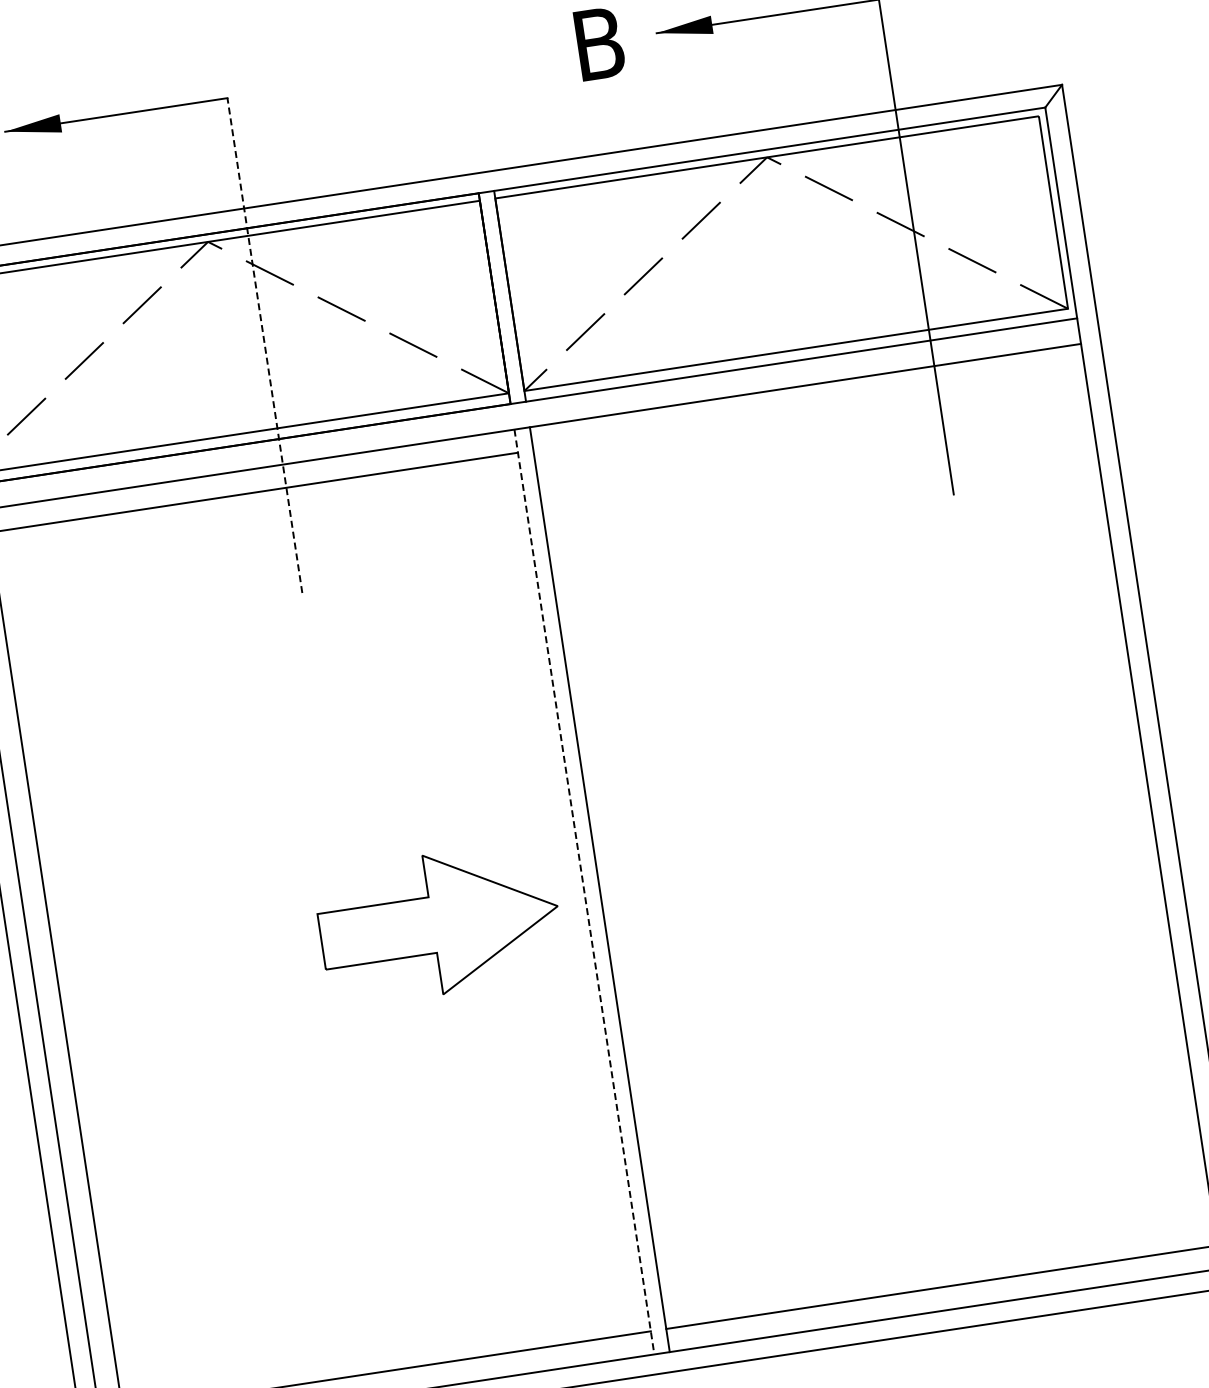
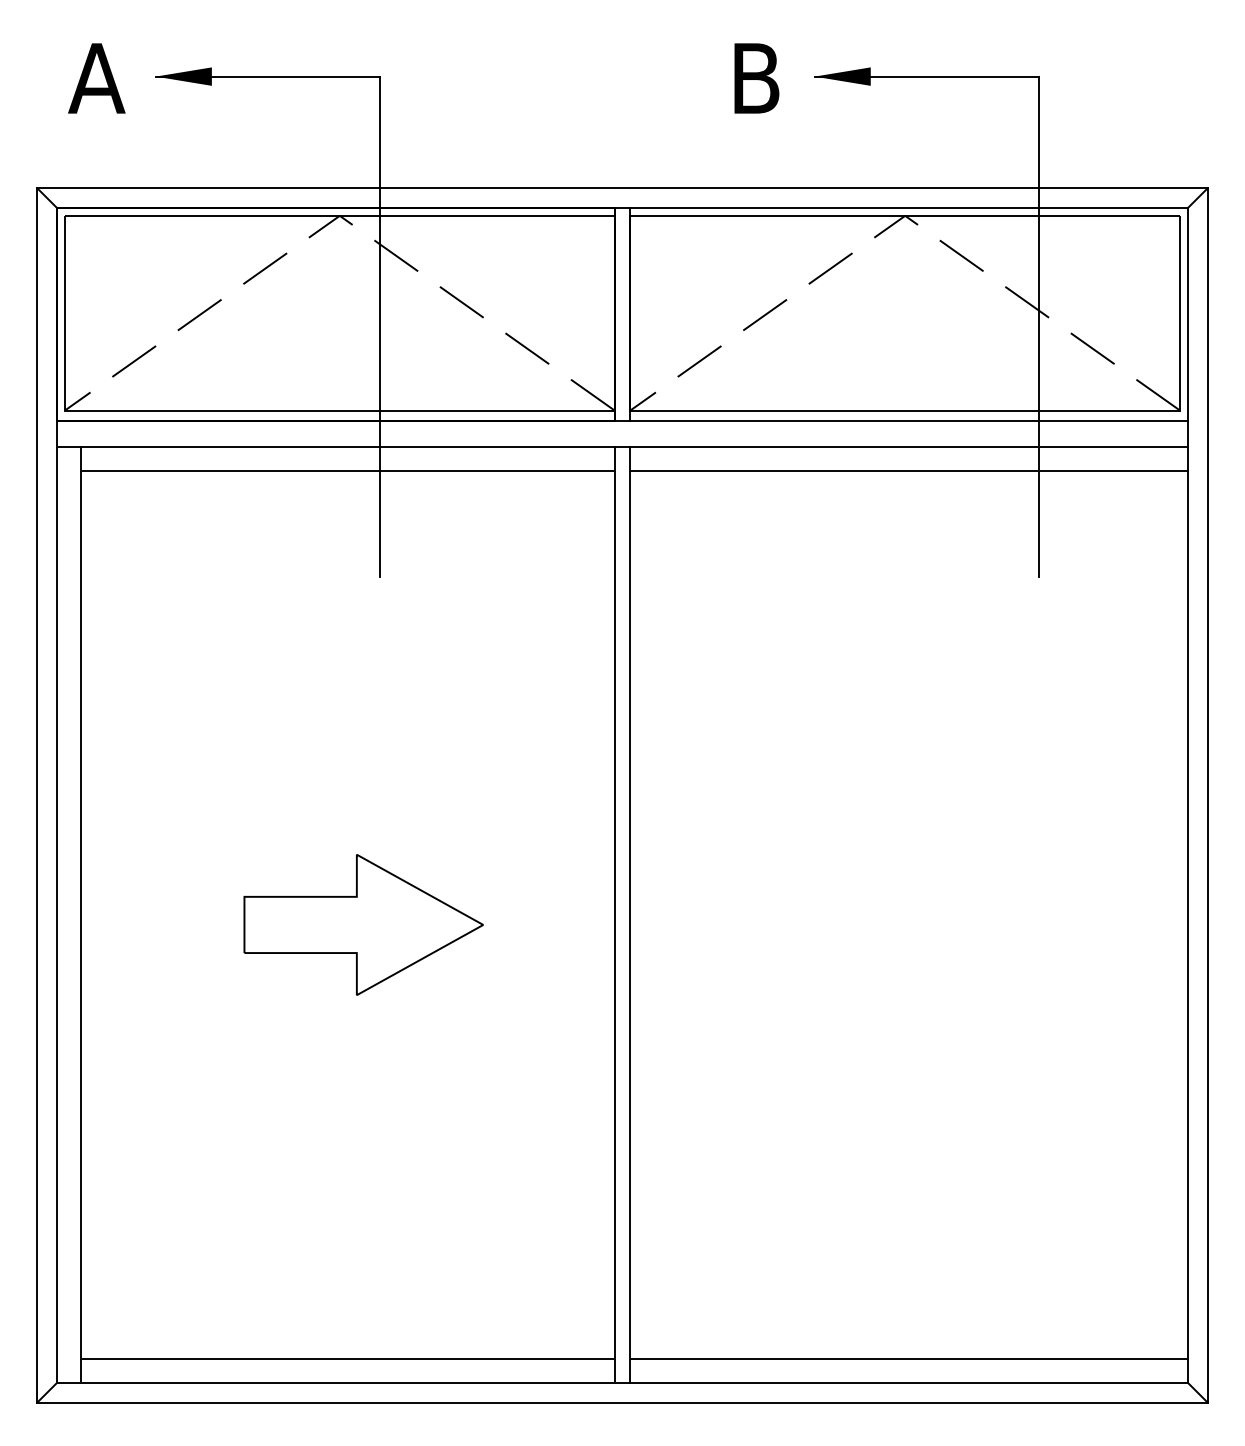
line: (264, 345) -> (380, 326), dashed -> solid
line: (808, 408) -> (908, 470), added
line: (584, 891) -> (614, 914), dashed -> solid
part: (439, 923) -> (363, 924), moved

